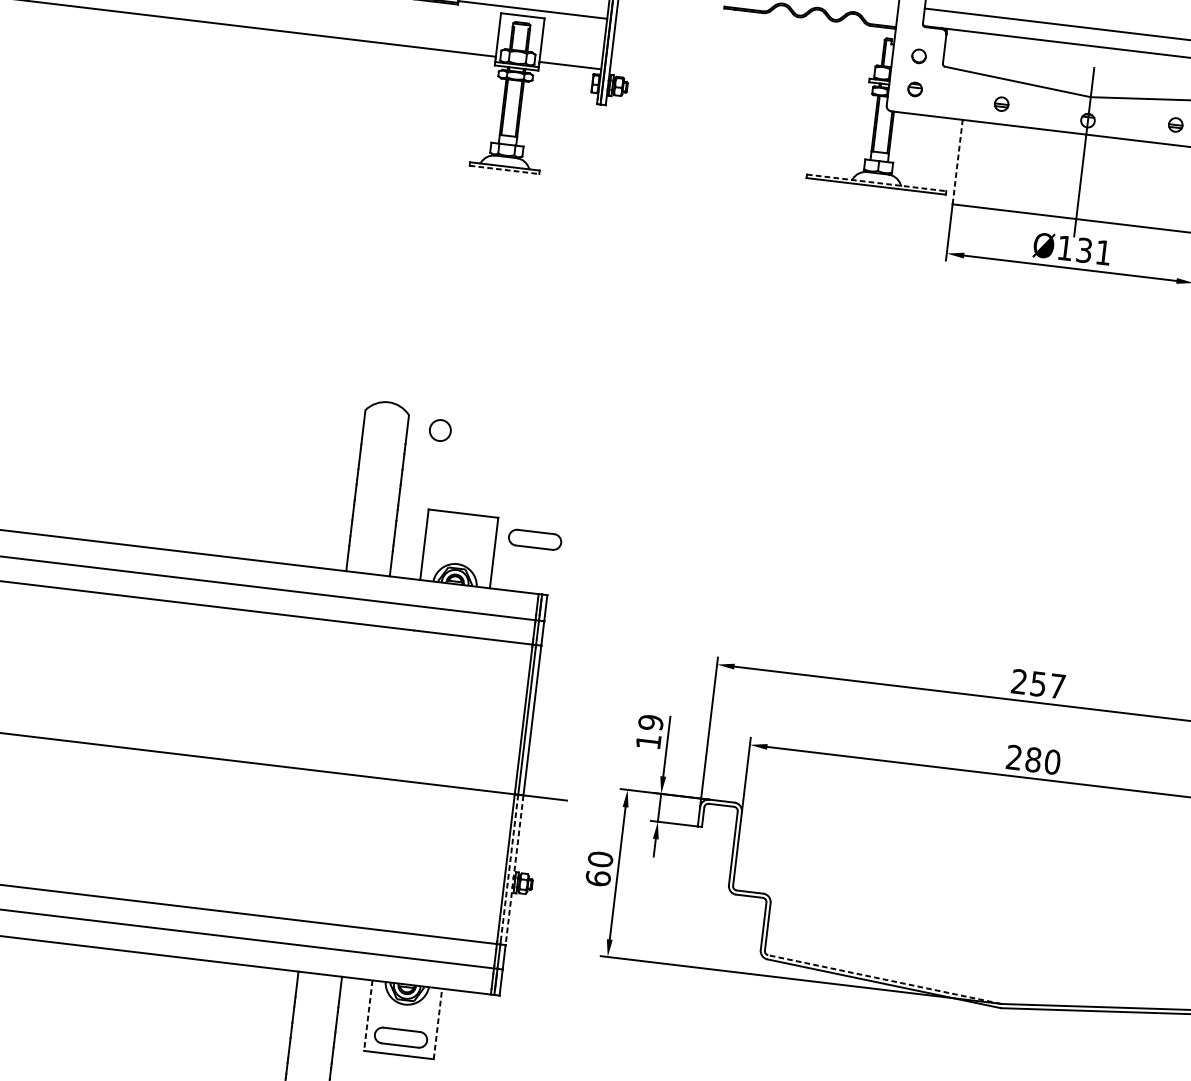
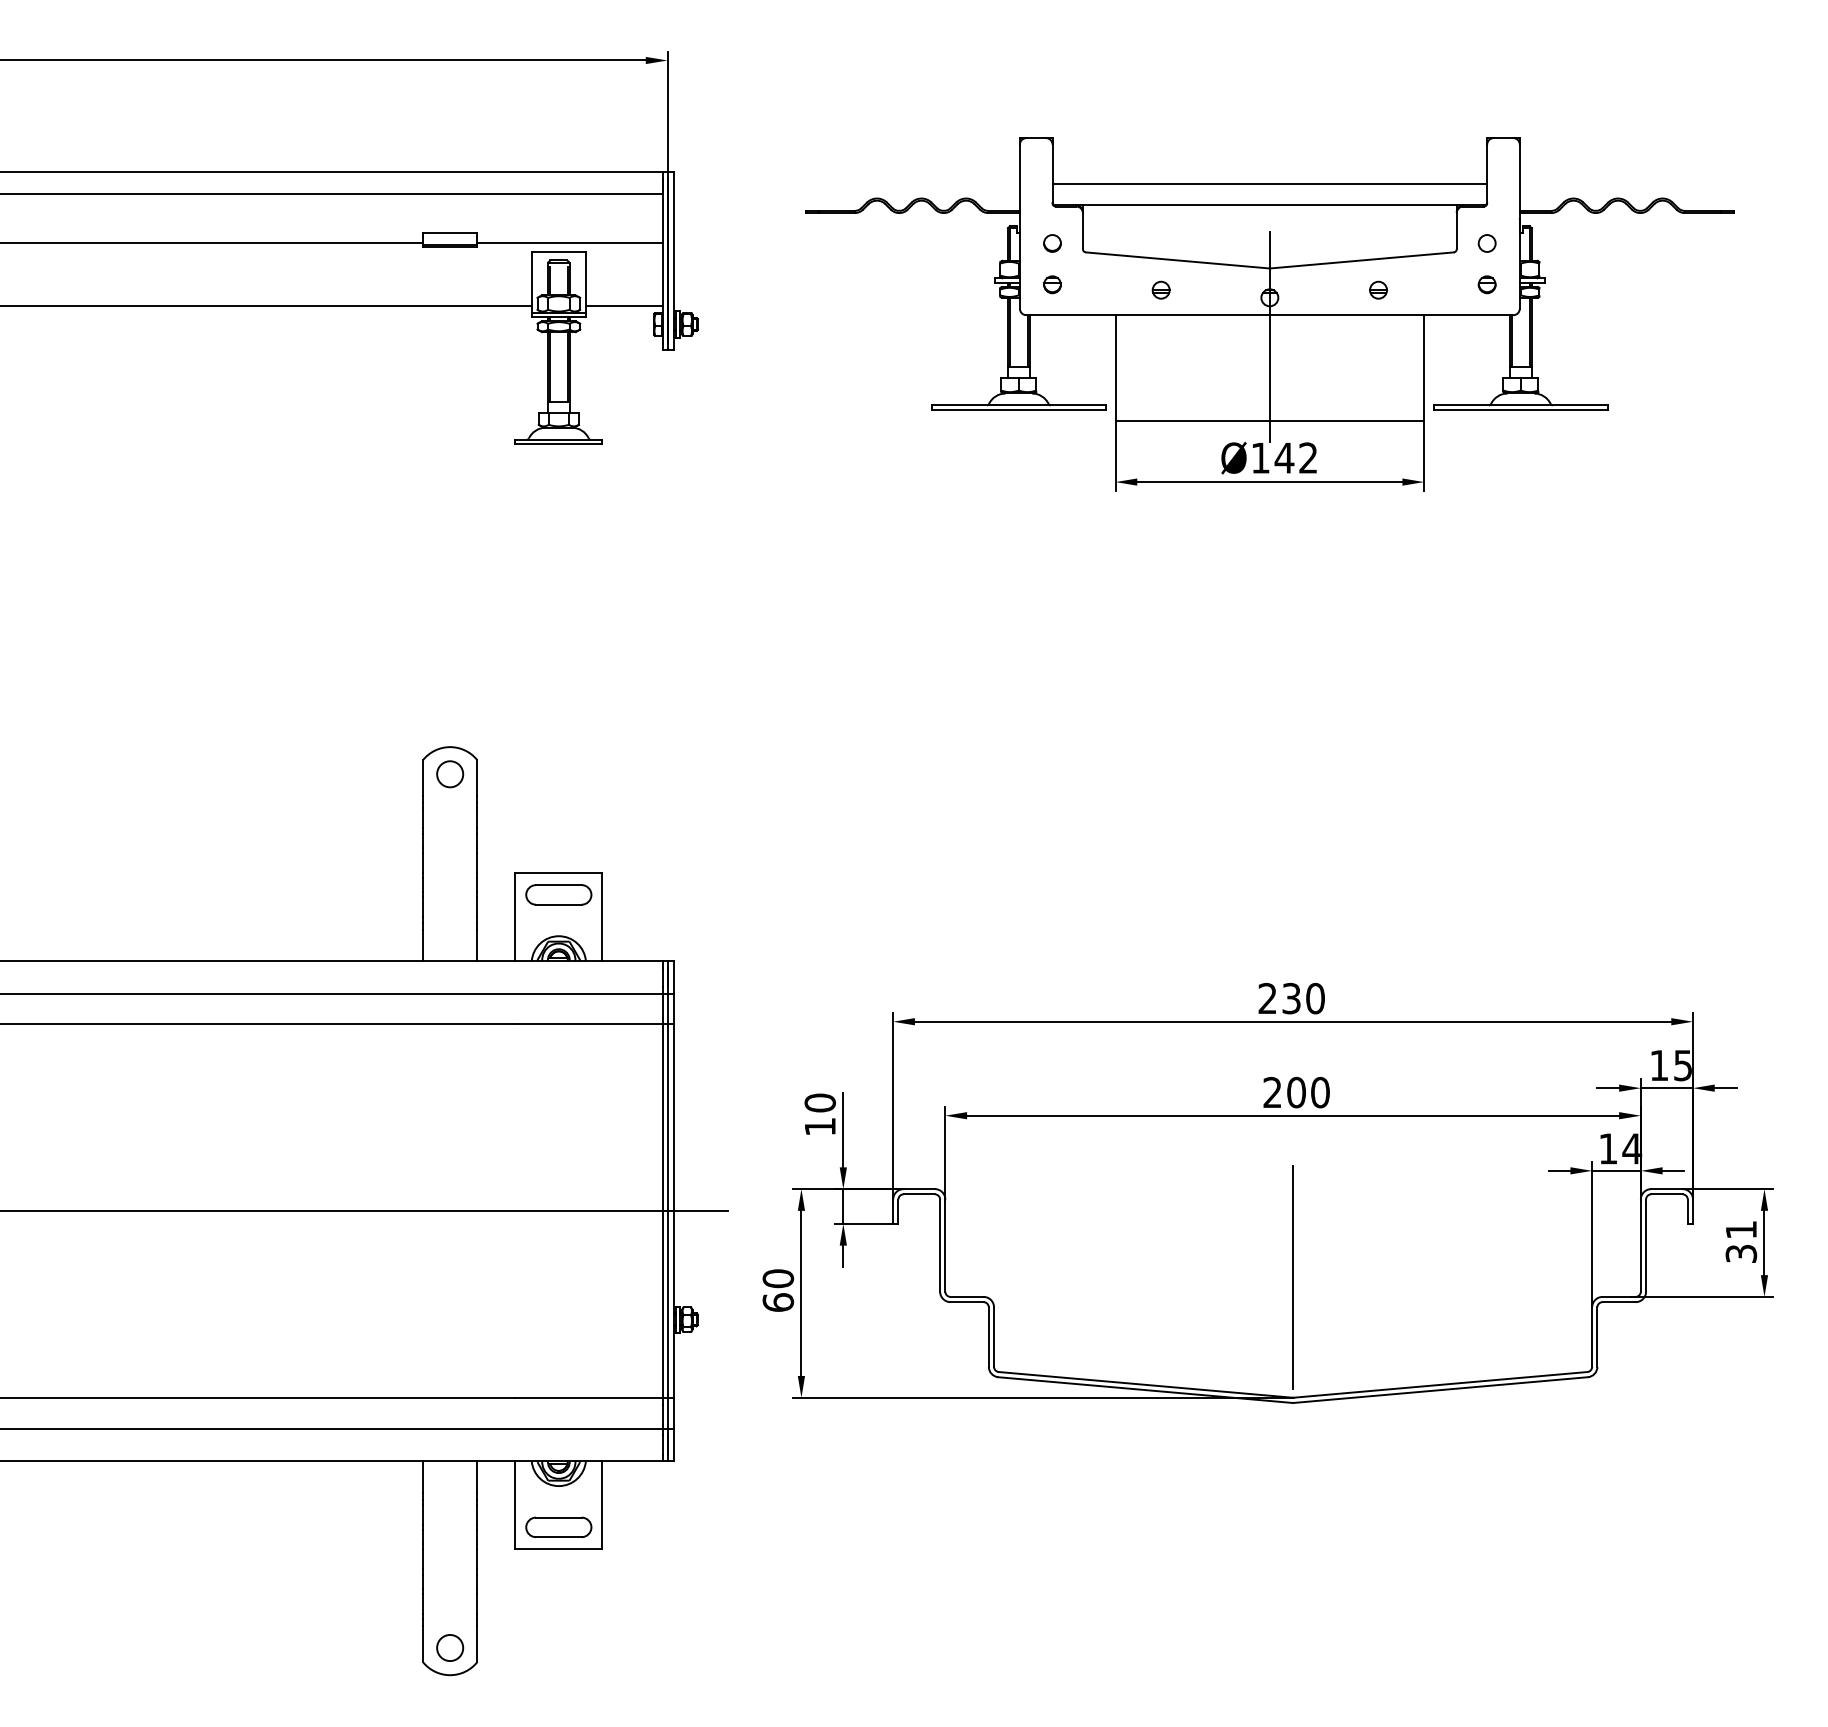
line: (957, 161) -> (1115, 367), dashed -> solid
line: (504, 170) -> (559, 444), dashed -> solid
line: (876, 182) -> (1018, 405), dashed -> solid
text: (1093, 251) -> (1295, 457), Ø131 -> Ø142
circle: (440, 430) -> (450, 774), moved
part: (534, 539) -> (558, 894), moved
text: (1048, 685) -> (1303, 998), 257 -> 230
text: (650, 722) -> (819, 1102), 19 -> 10
text: (1033, 759) -> (1296, 1092), 280 -> 200
line: (509, 868) -> (667, 1303), dashed -> solid
line: (514, 870) -> (674, 1305), dashed -> solid
line: (1013, 907) -> (1293, 1277), added
line: (884, 979) -> (1145, 1384), dashed -> solid
line: (368, 1016) -> (515, 1505), dashed -> solid
line: (438, 1023) -> (602, 1504), dashed -> solid

